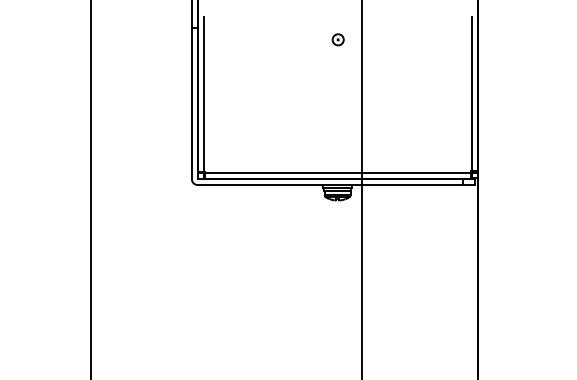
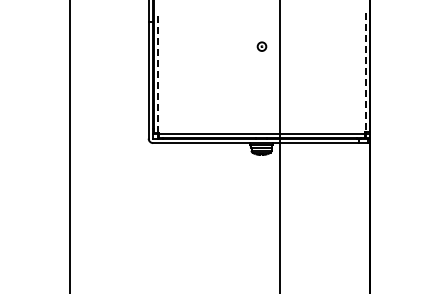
part: (337, 39) -> (261, 46), moved
line: (204, 93) -> (158, 72), solid -> dashed
line: (471, 93) -> (365, 72), solid -> dashed

